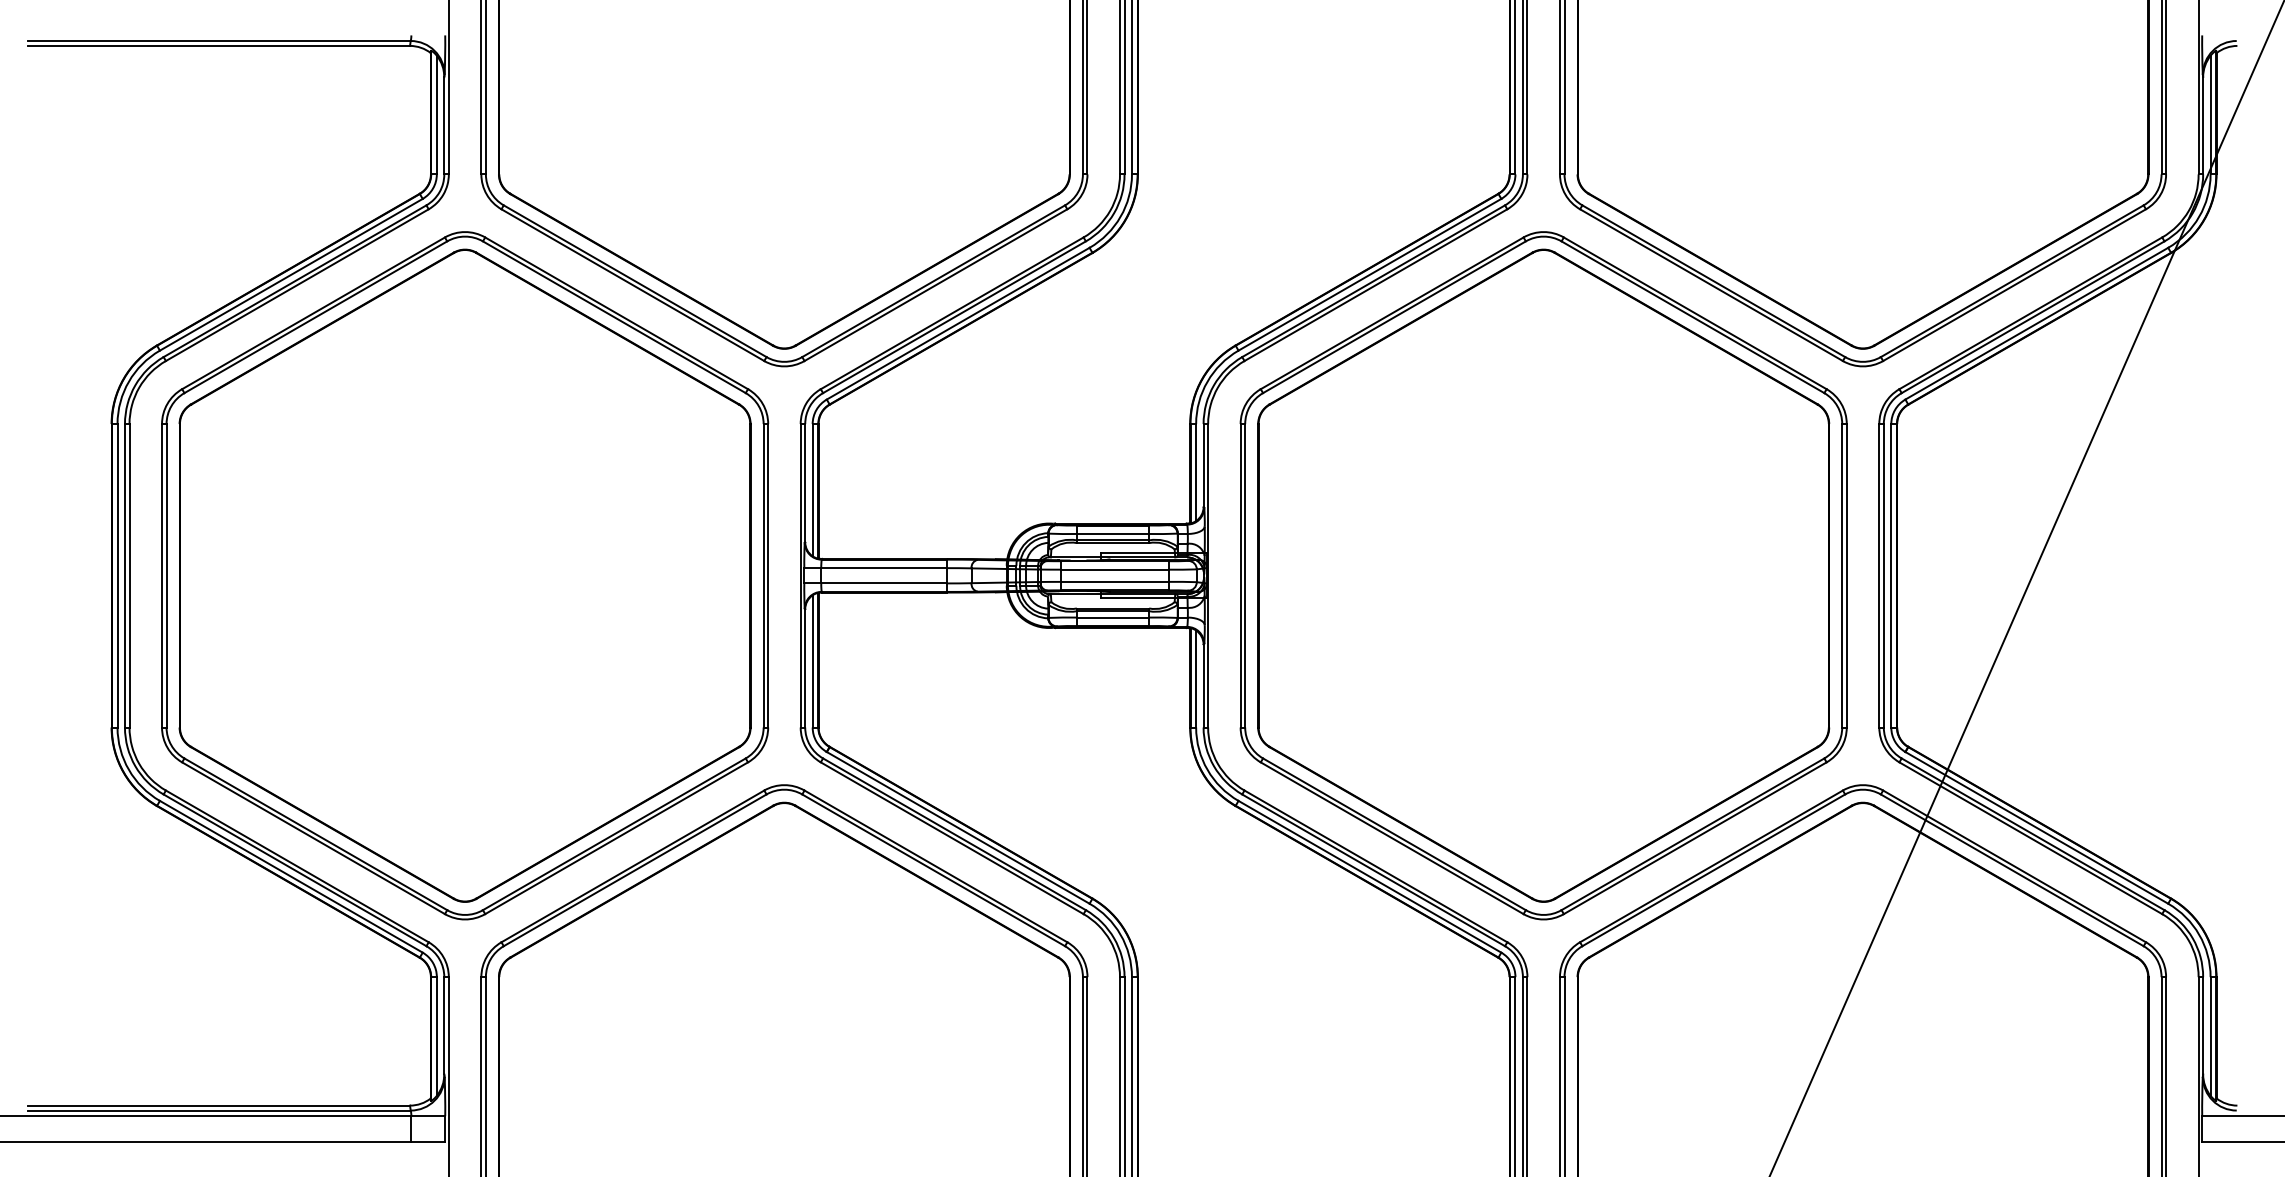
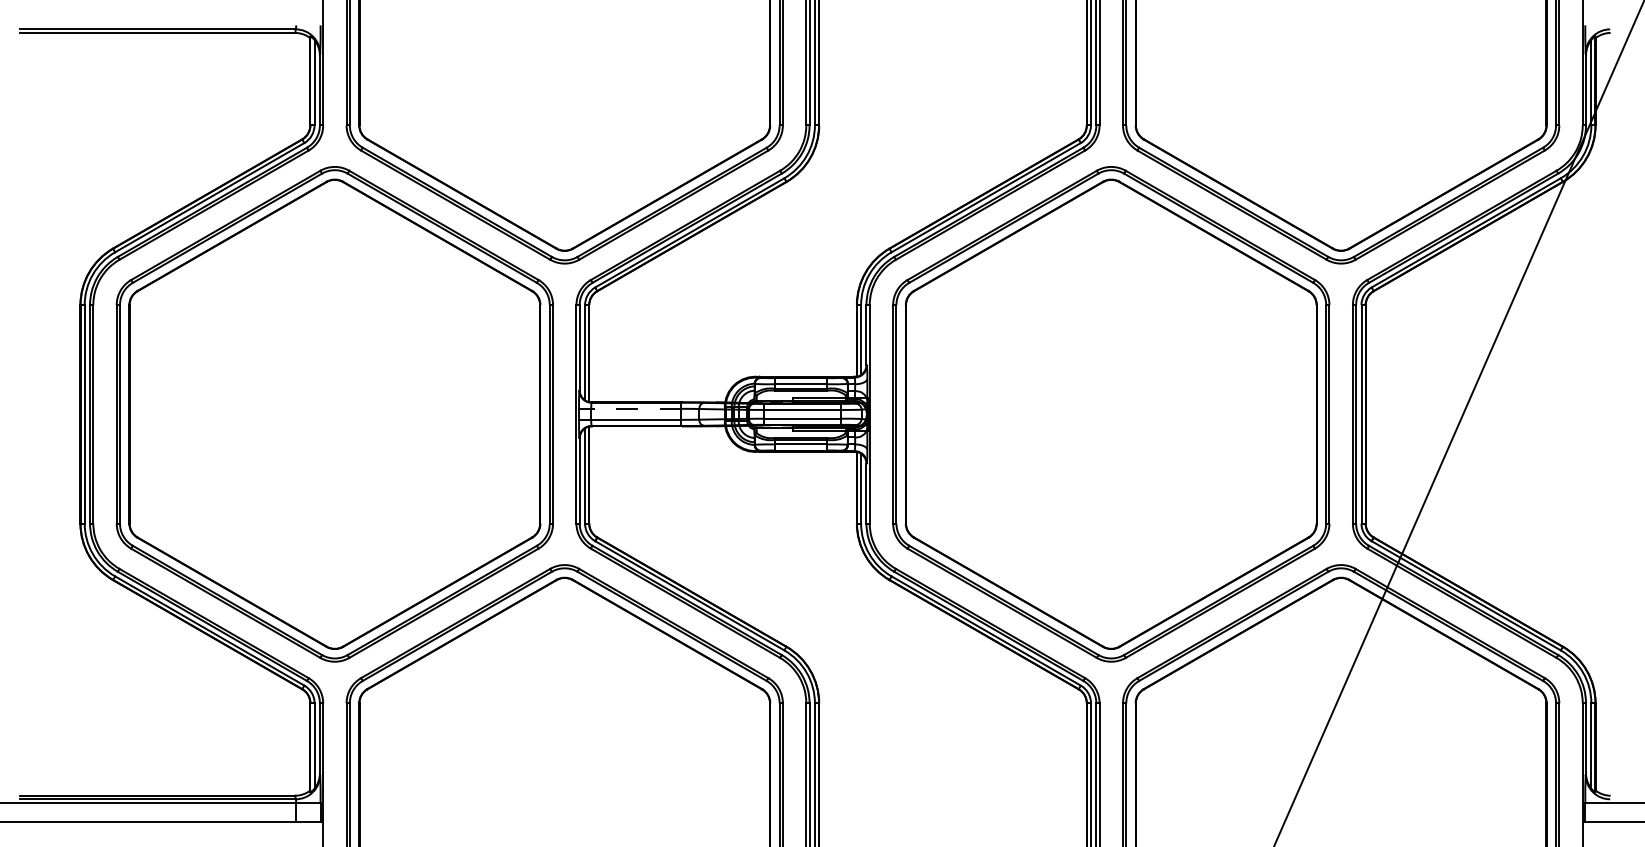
line: (874, 567) -> (629, 408), solid -> dashed

